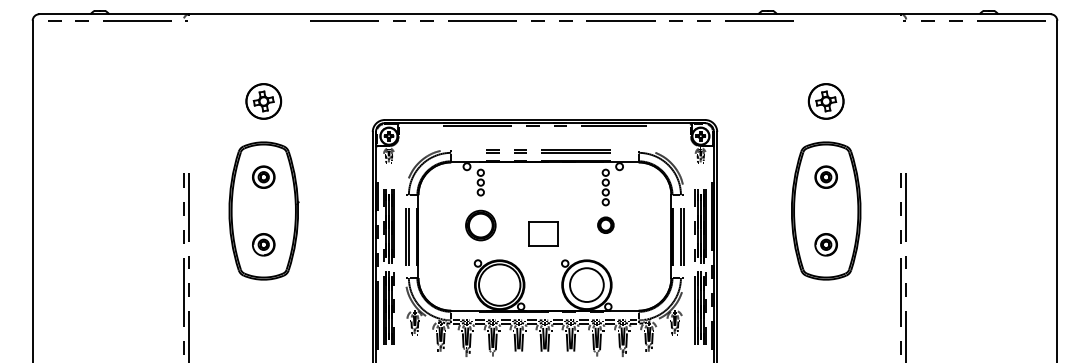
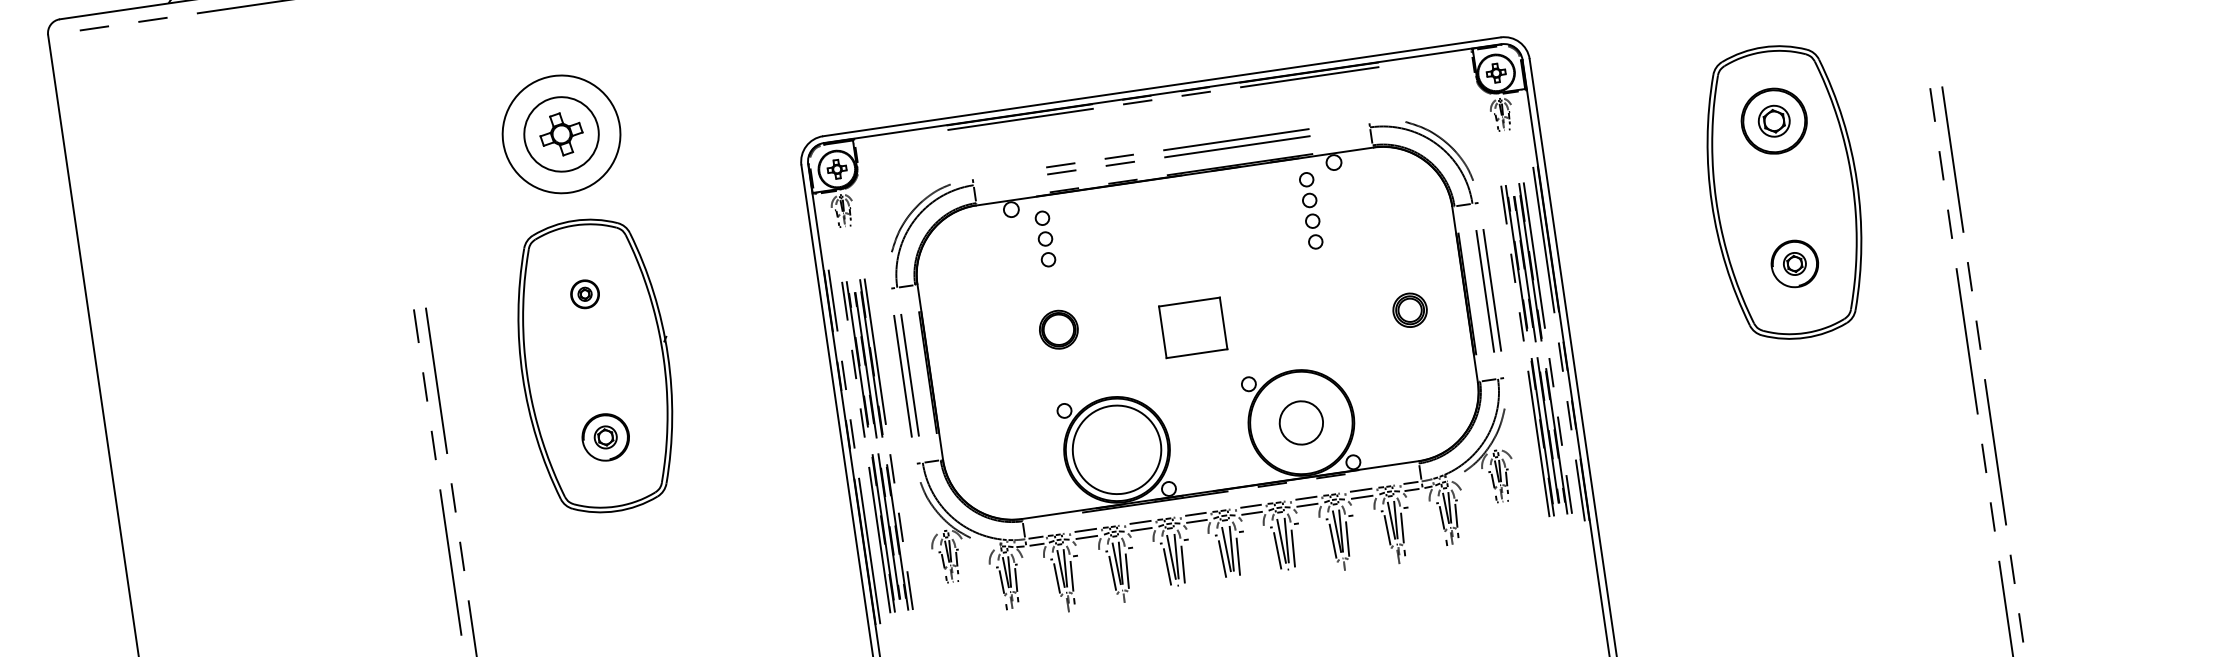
circle: (263, 101) -> (560, 134), size x1.6
part: (263, 176) -> (584, 293), size x0.6
part: (825, 176) -> (1772, 119), size x1.4
part: (605, 224) -> (1409, 308), moved
part: (480, 225) -> (1058, 329), size x0.6
circle: (586, 284) -> (1300, 421), size x0.6

